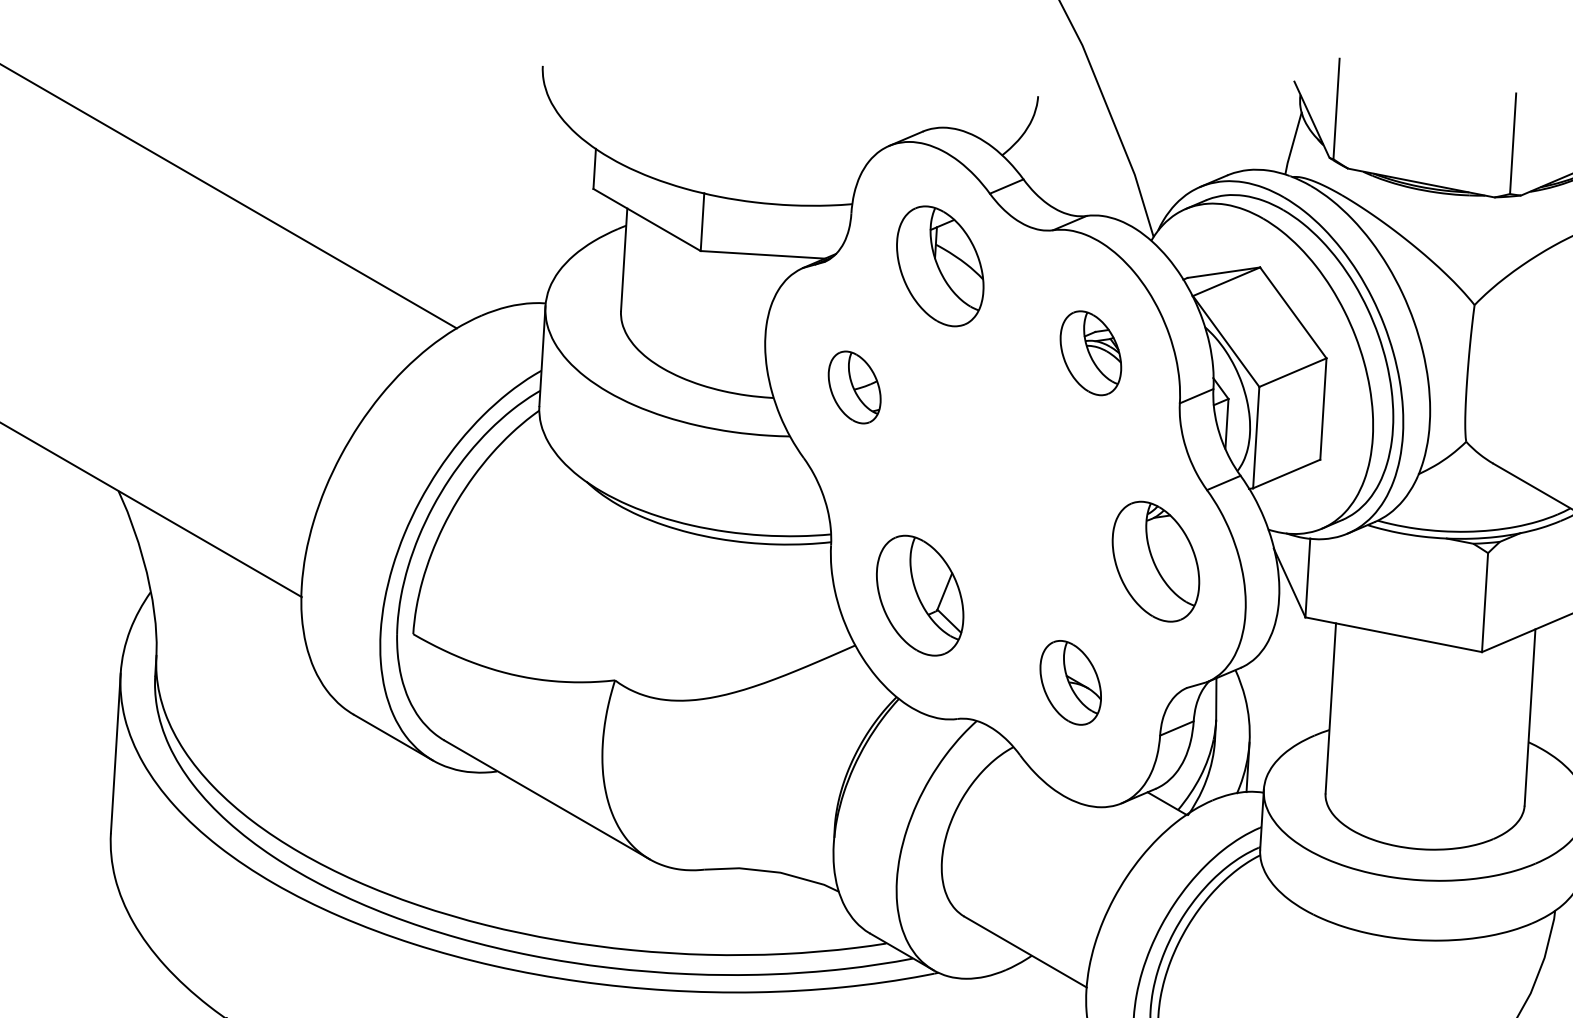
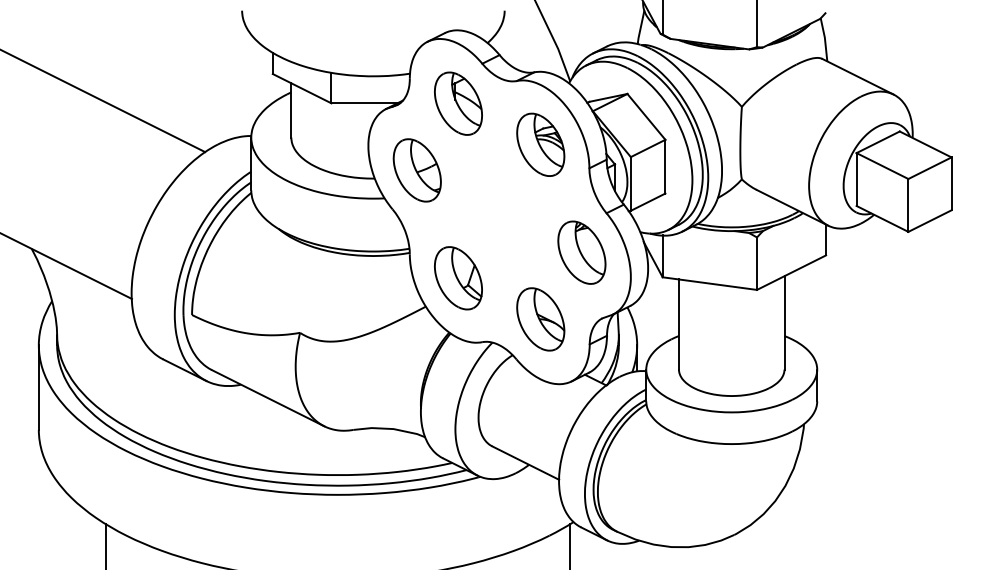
part: (1090, 352) -> (540, 144), size x1.43
part: (853, 387) -> (416, 170), size x1.67
part: (1070, 682) -> (540, 319), size x1.43

